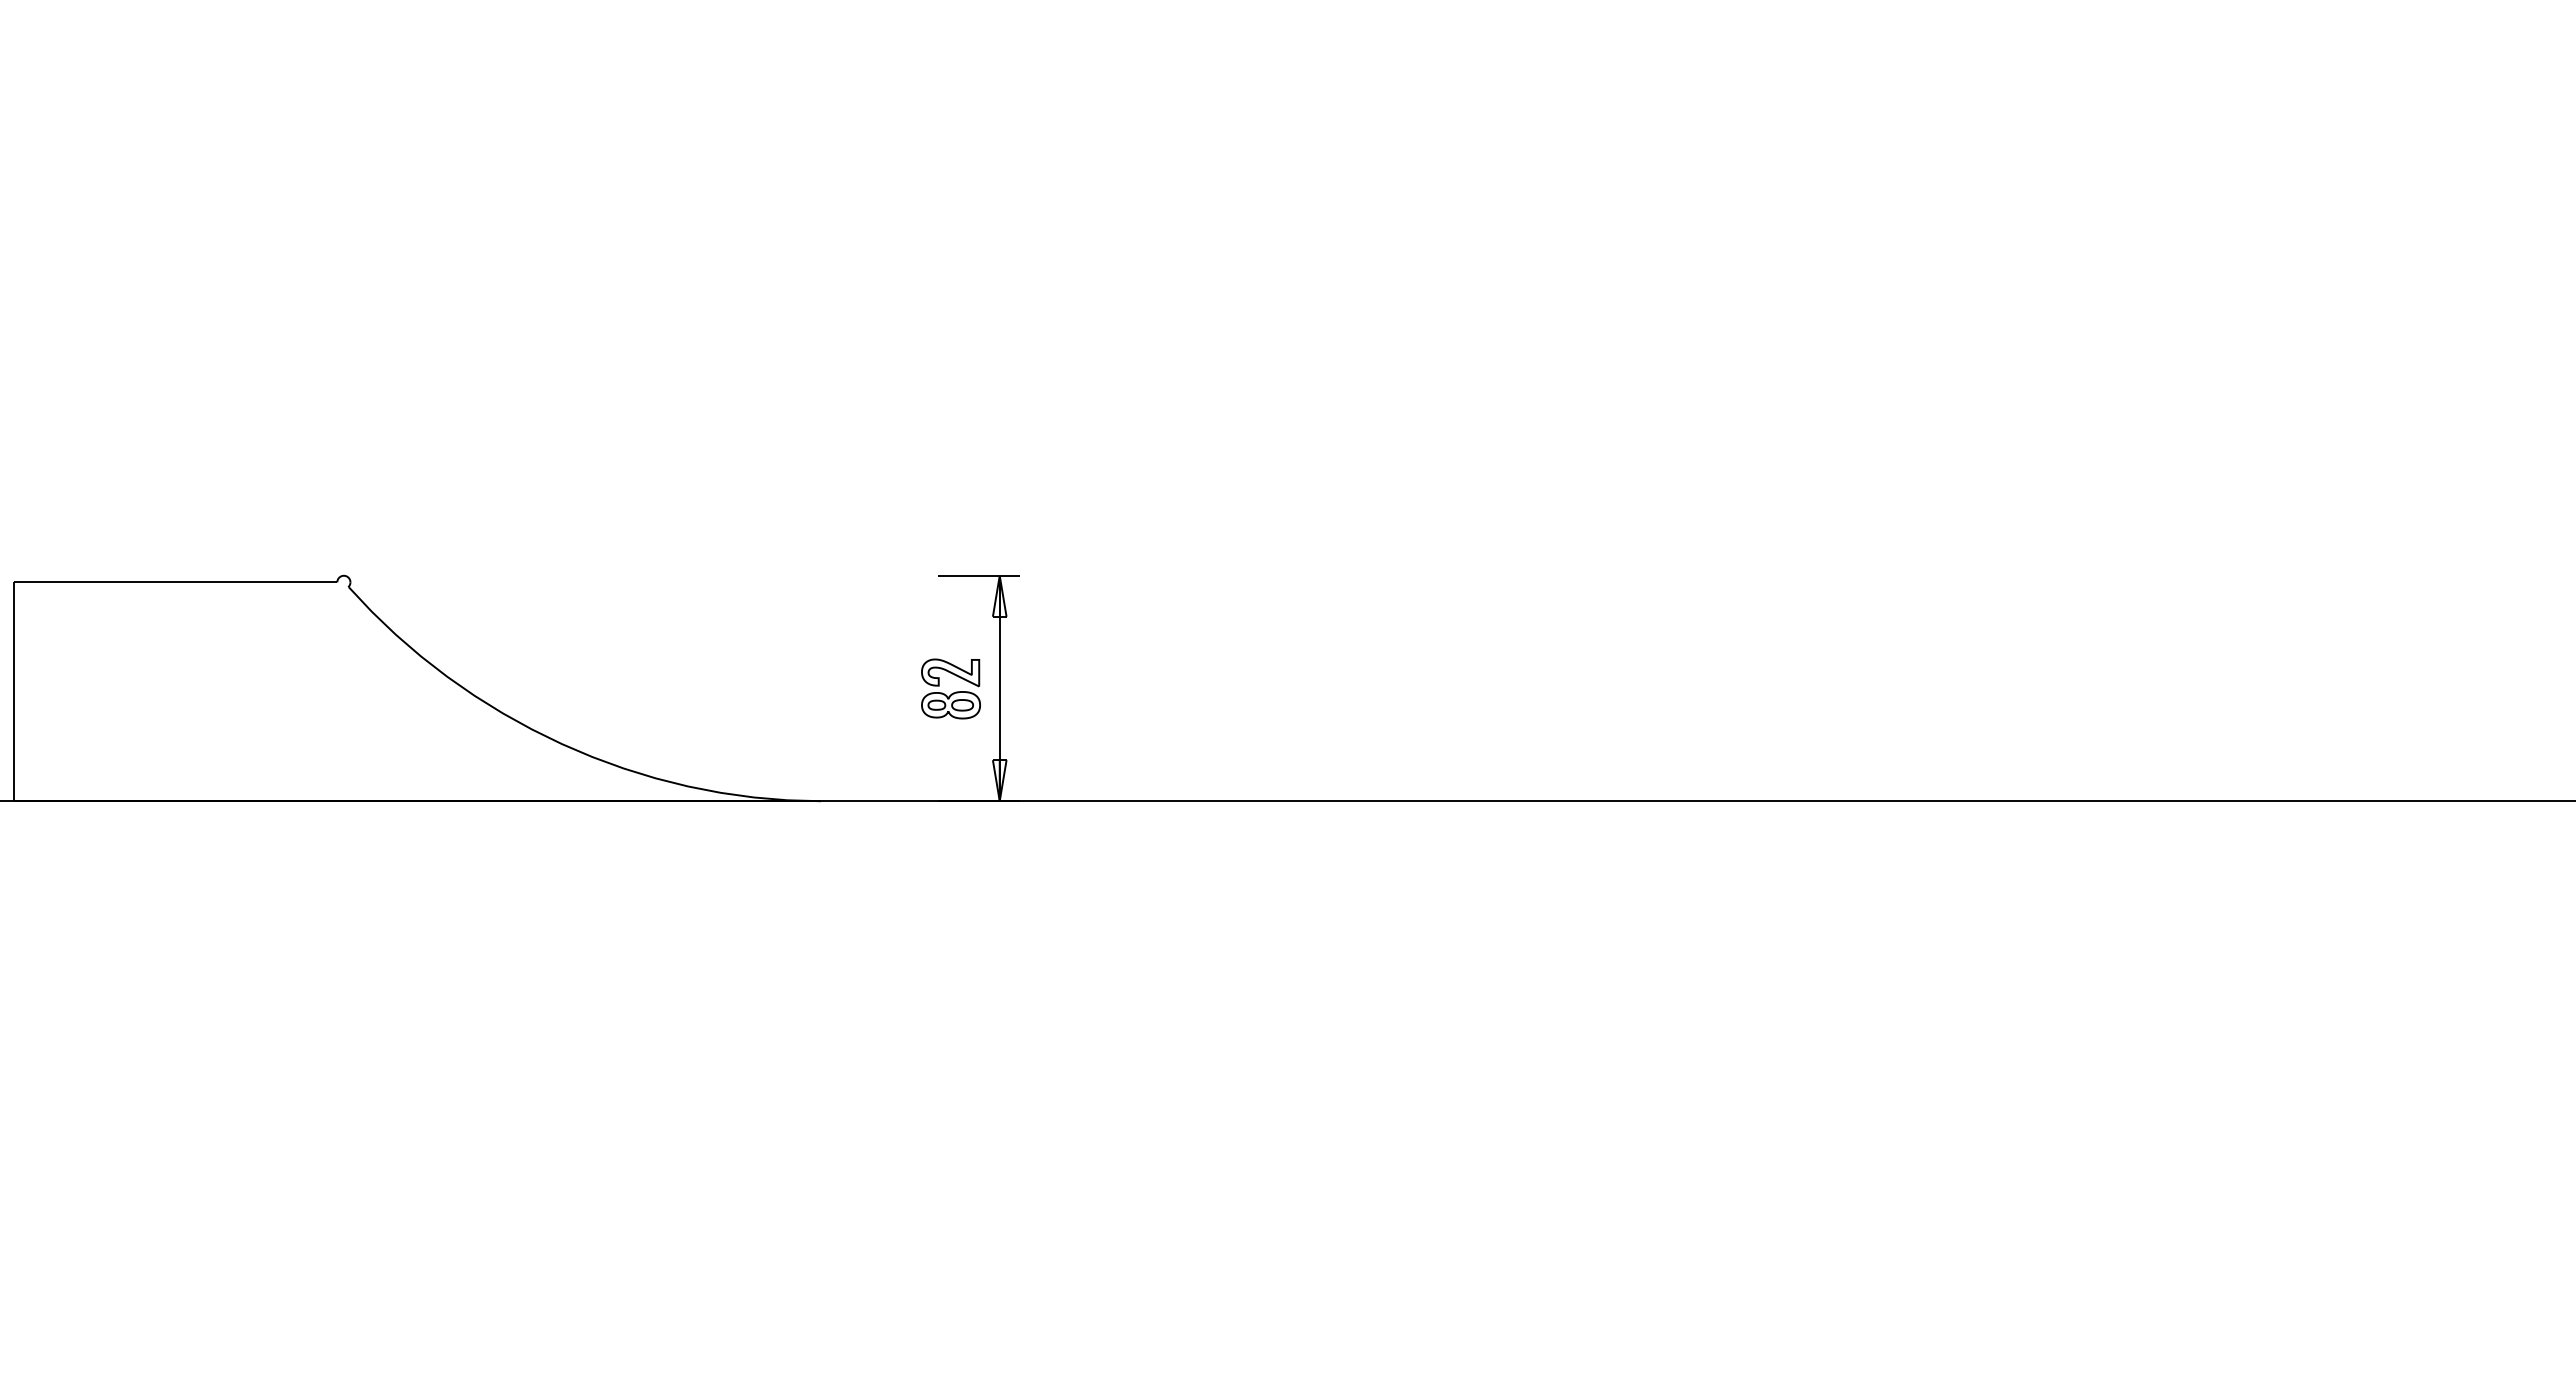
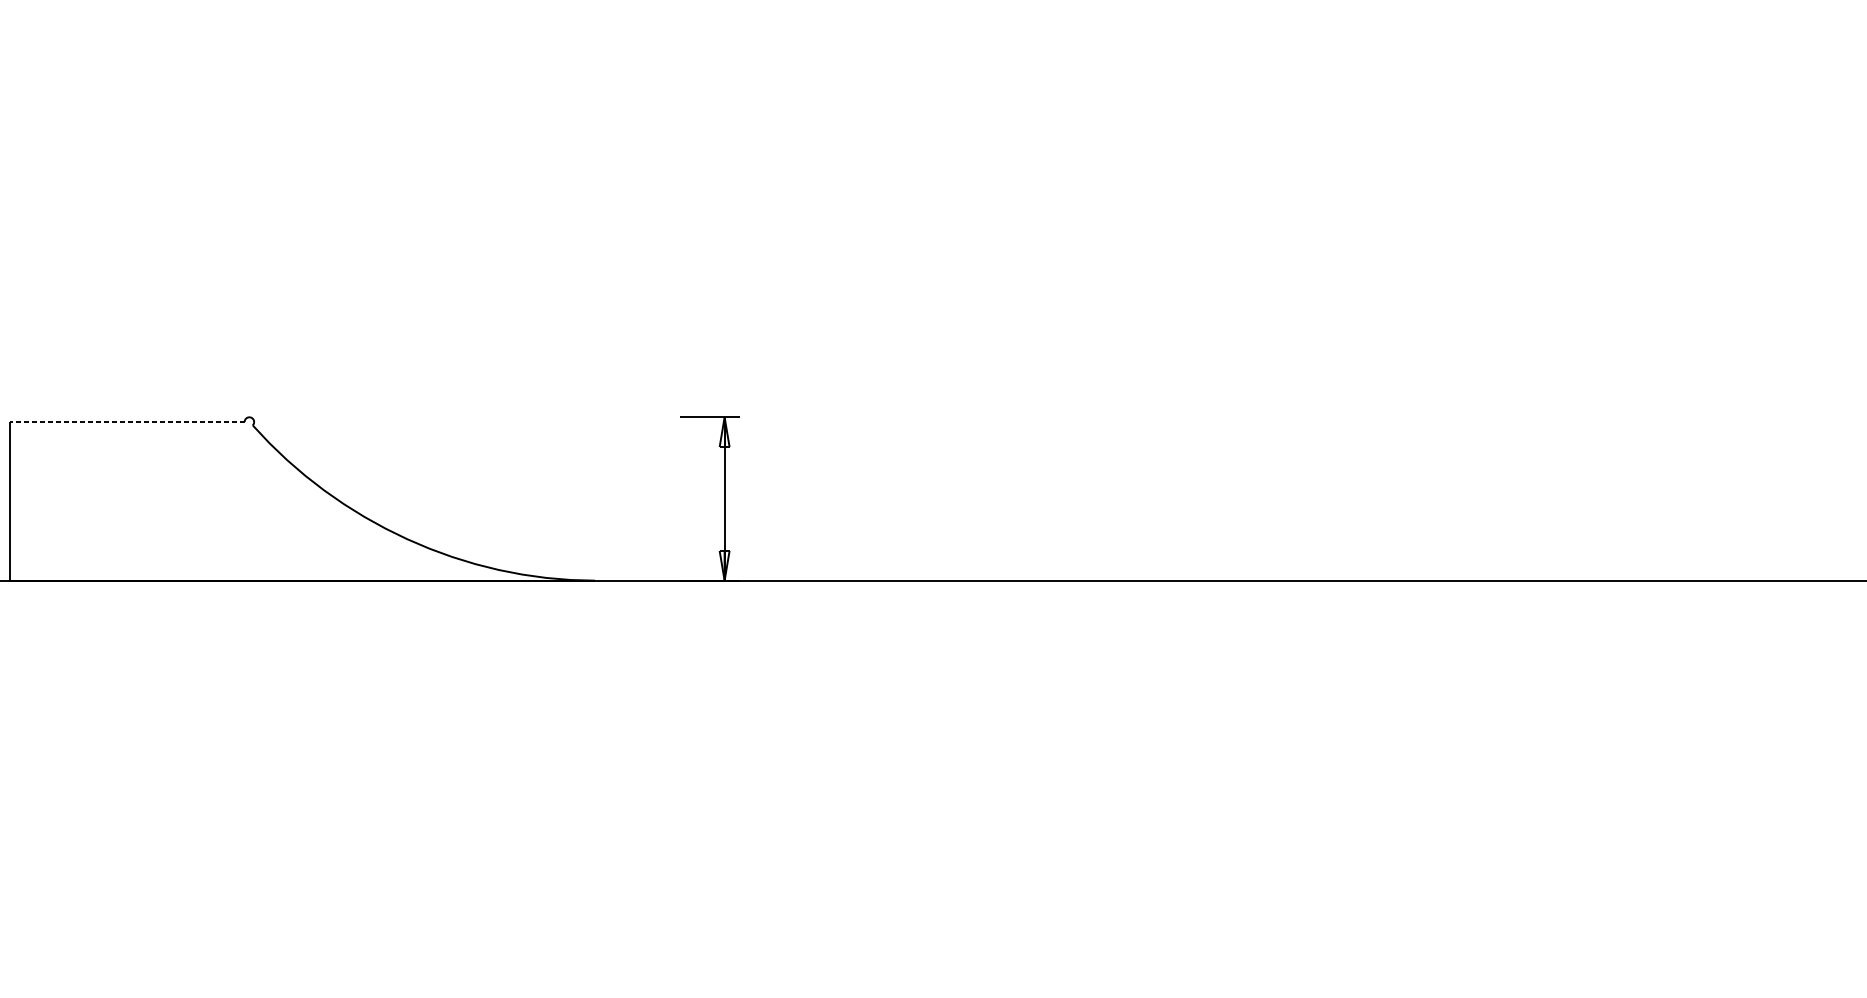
line: (175, 582) -> (127, 422), solid -> dashed
part: (950, 688) -> (688, 499), removed

